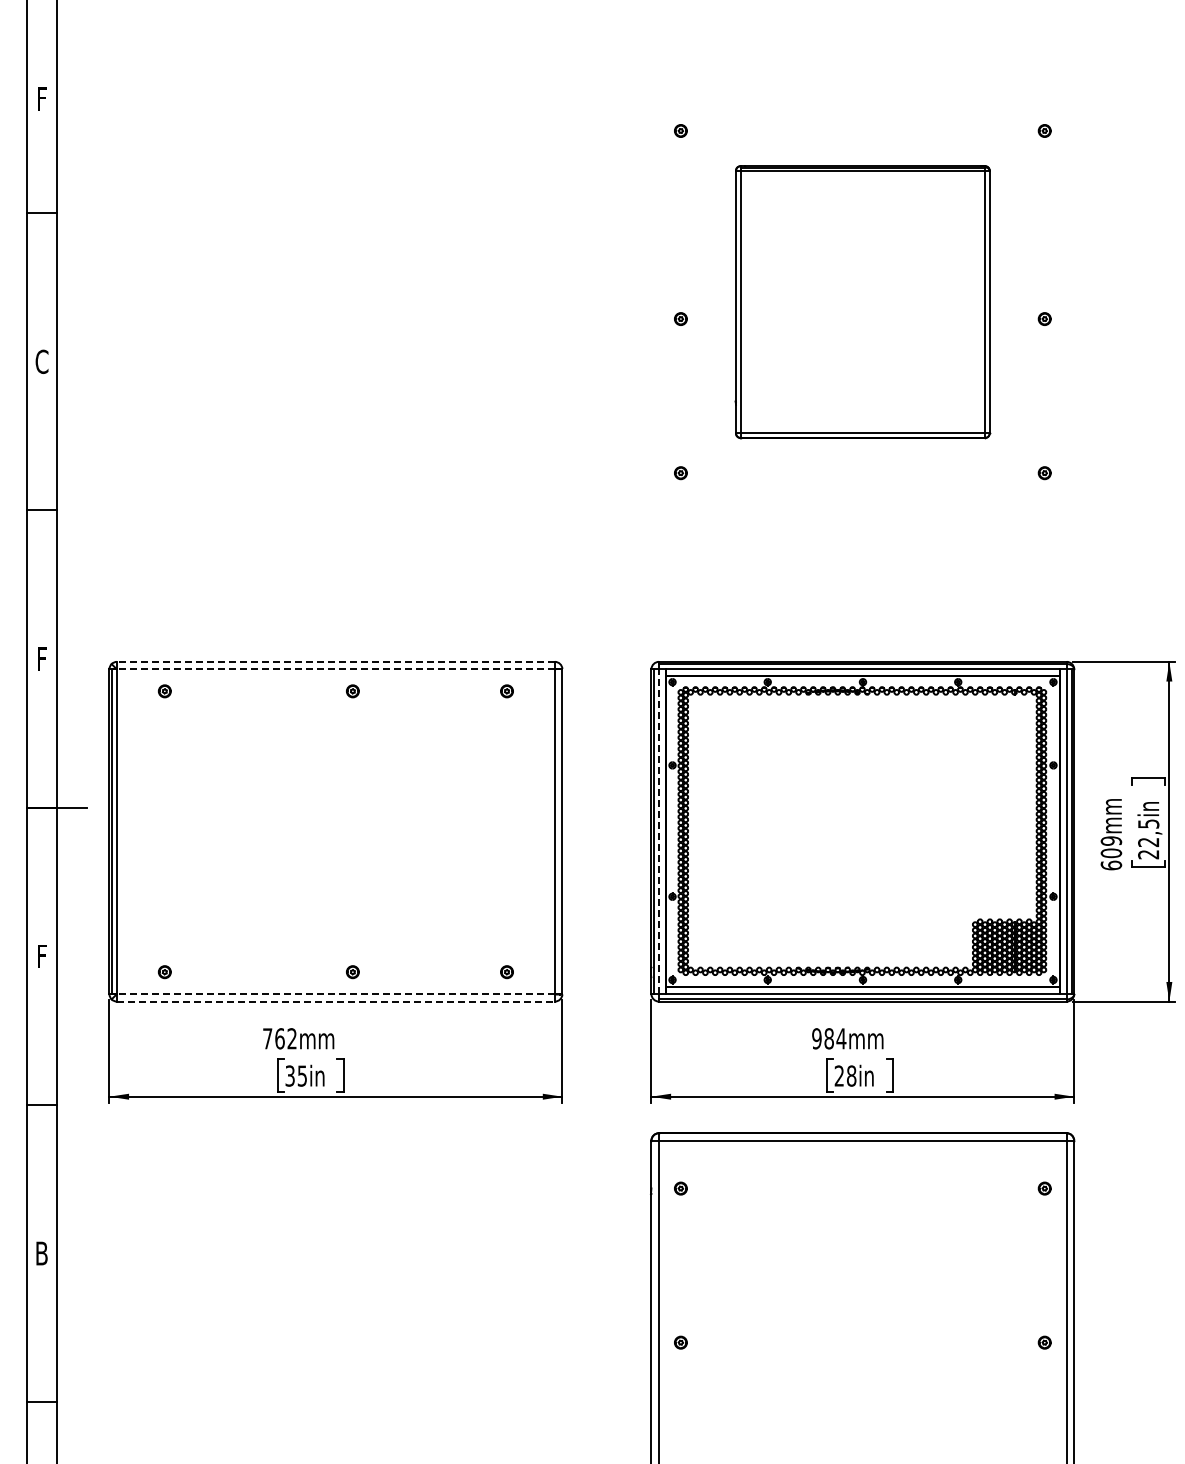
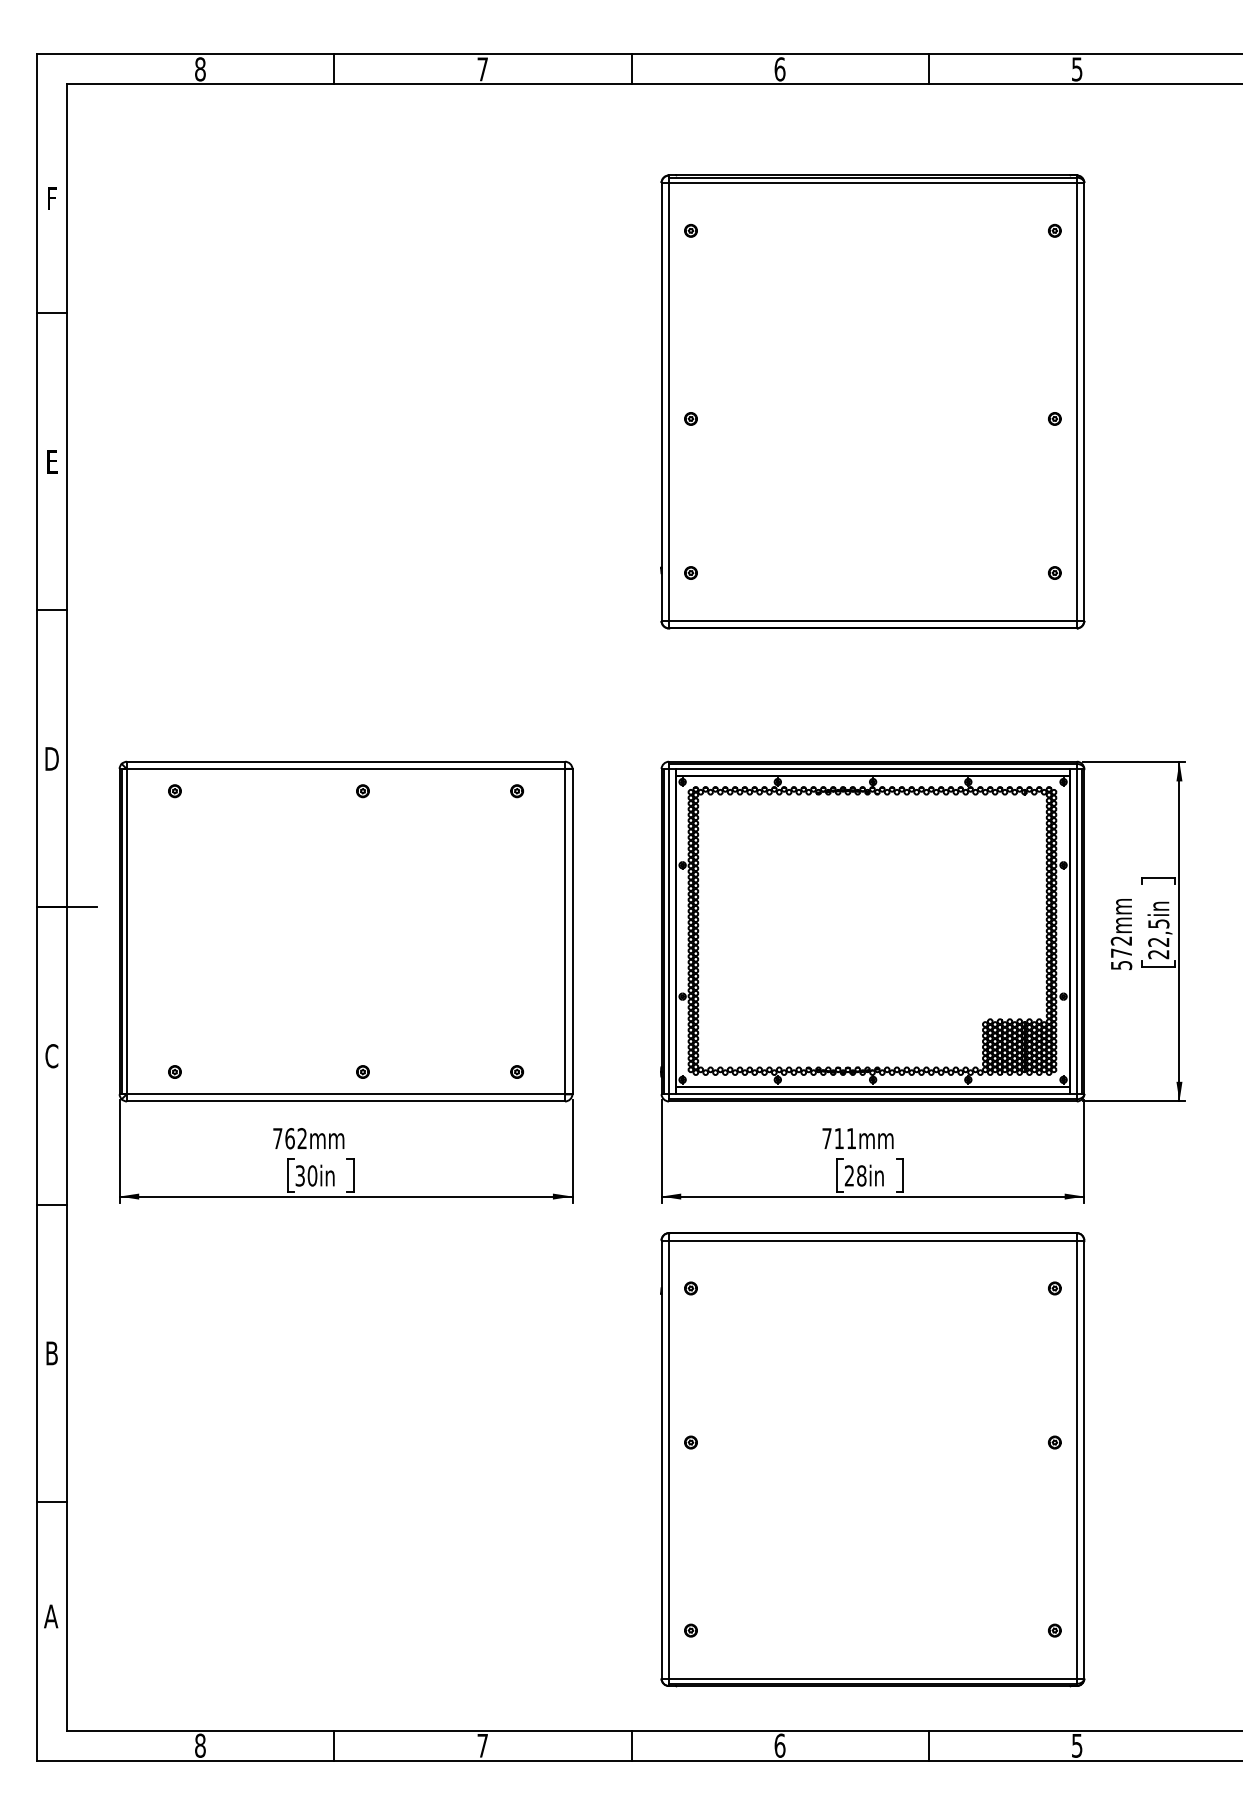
part: (862, 301) -> (872, 401), size x1.67
text: (41, 361) -> (51, 461), C -> E
text: (41, 658) -> (51, 758), F -> D
line: (336, 661) -> (346, 761), dashed -> solid
line: (336, 668) -> (346, 768), dashed -> solid
line: (659, 831) -> (669, 931), dashed -> solid
text: (1111, 853) -> (1121, 953), 609mm -> 572mm
text: (41, 956) -> (51, 1056), F -> C
line: (336, 994) -> (346, 1094), dashed -> solid
line: (336, 1001) -> (346, 1101), dashed -> solid
text: (829, 1038) -> (839, 1138), 984mm -> 711mm
text: (302, 1075) -> (312, 1175), 35in -> 30in

